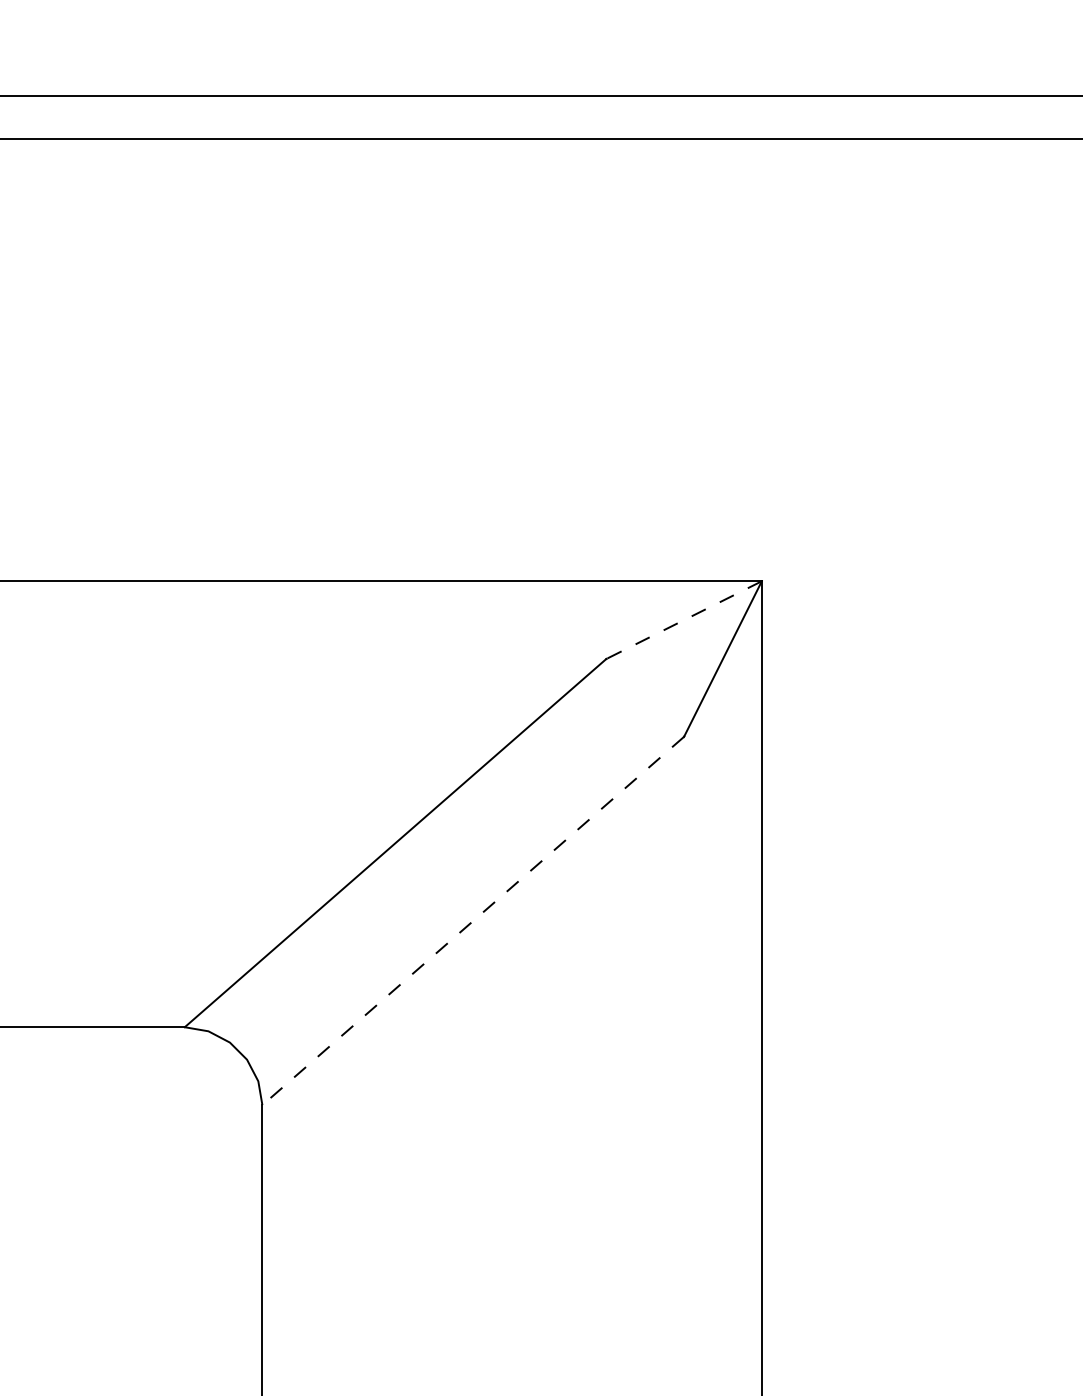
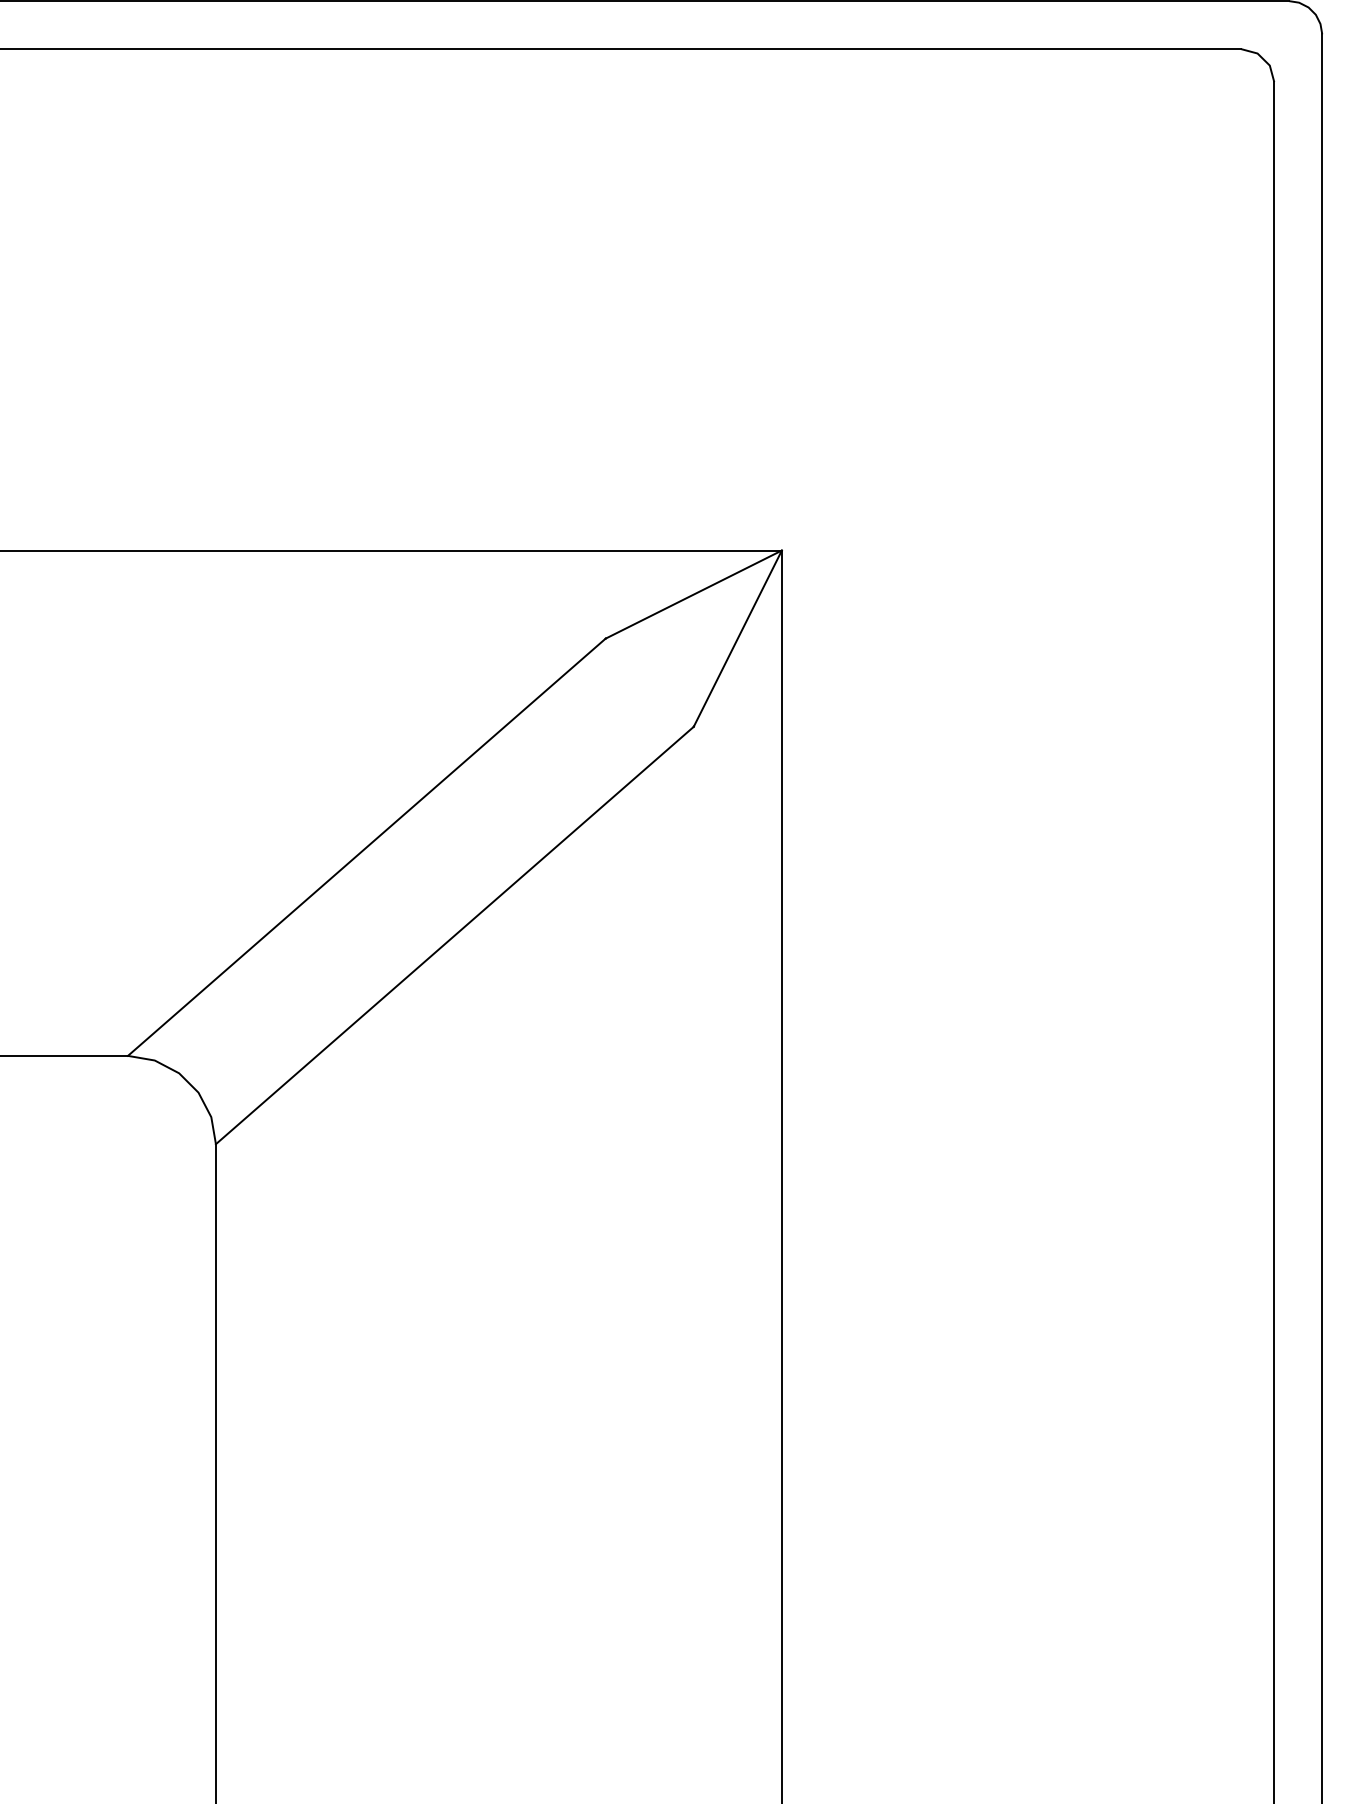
line: (683, 620) -> (693, 594), dashed -> solid
line: (472, 920) -> (454, 935), dashed -> solid

